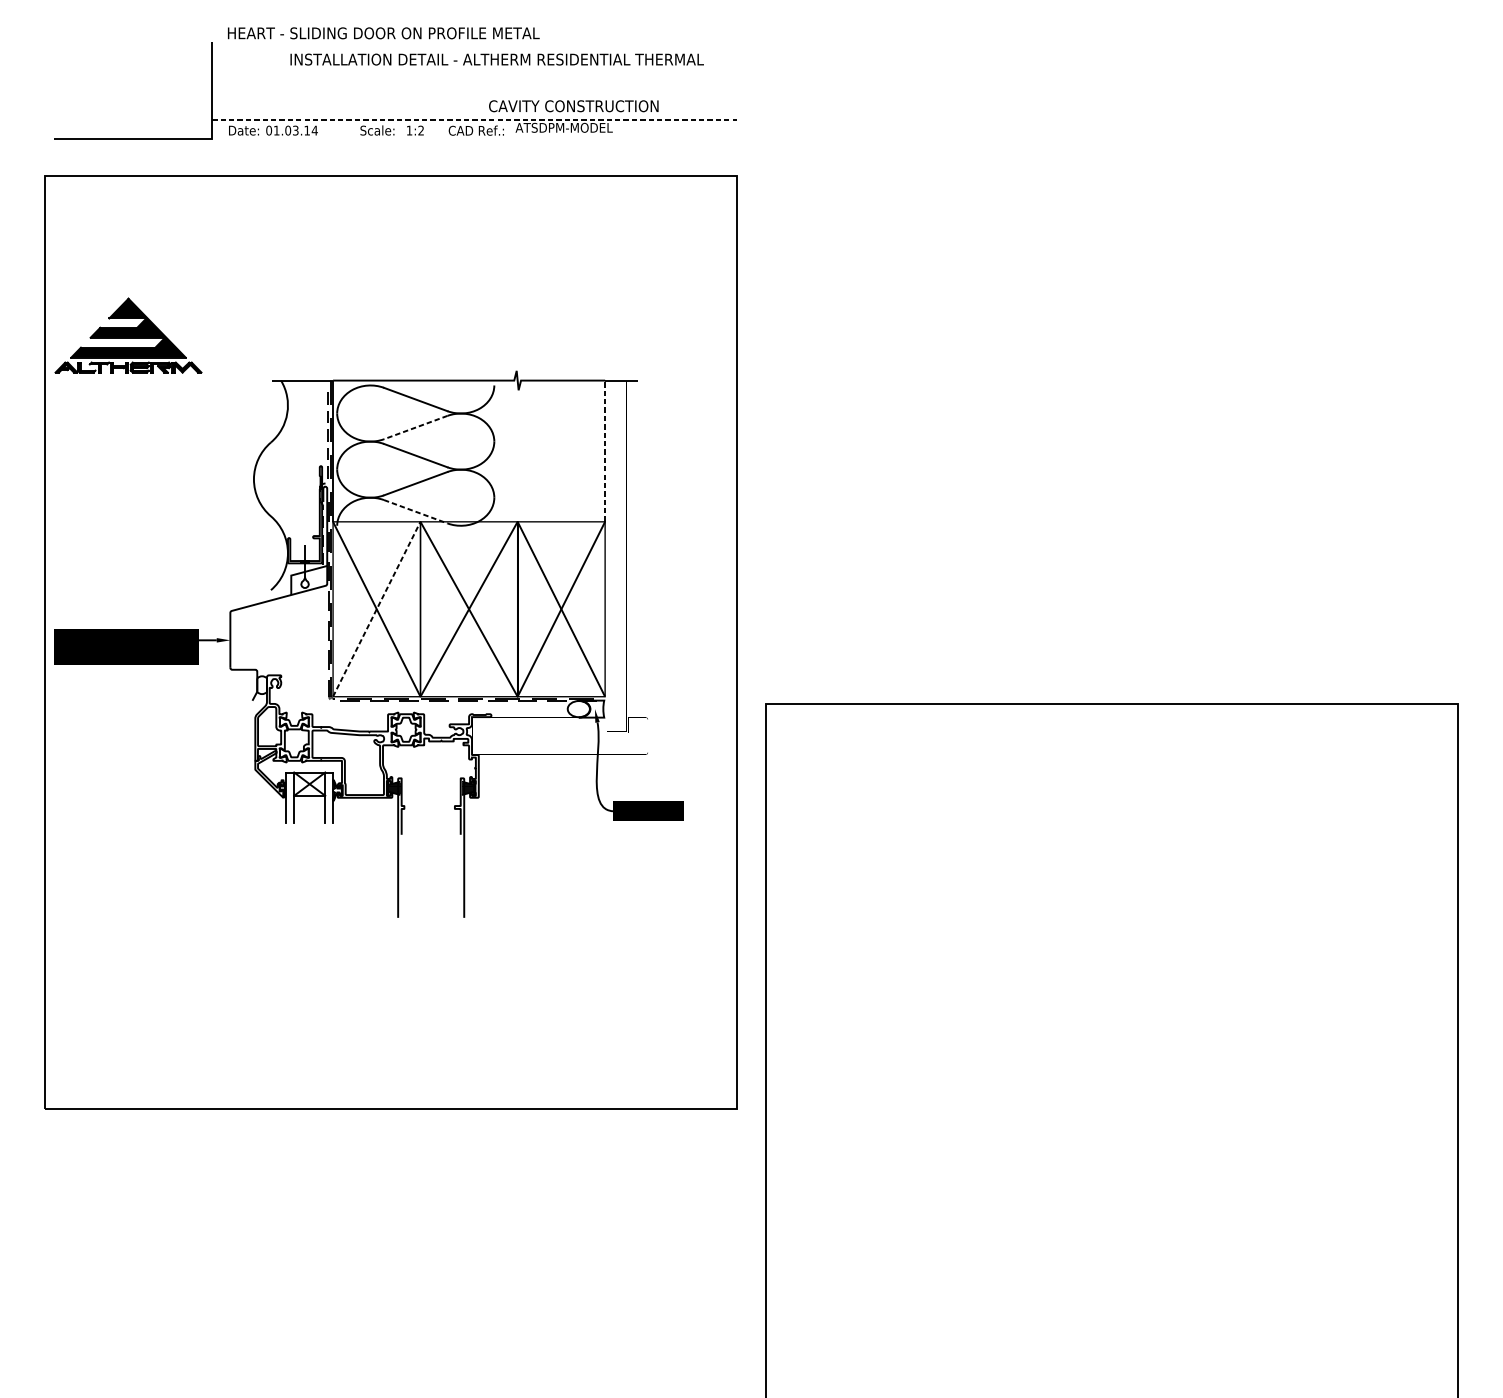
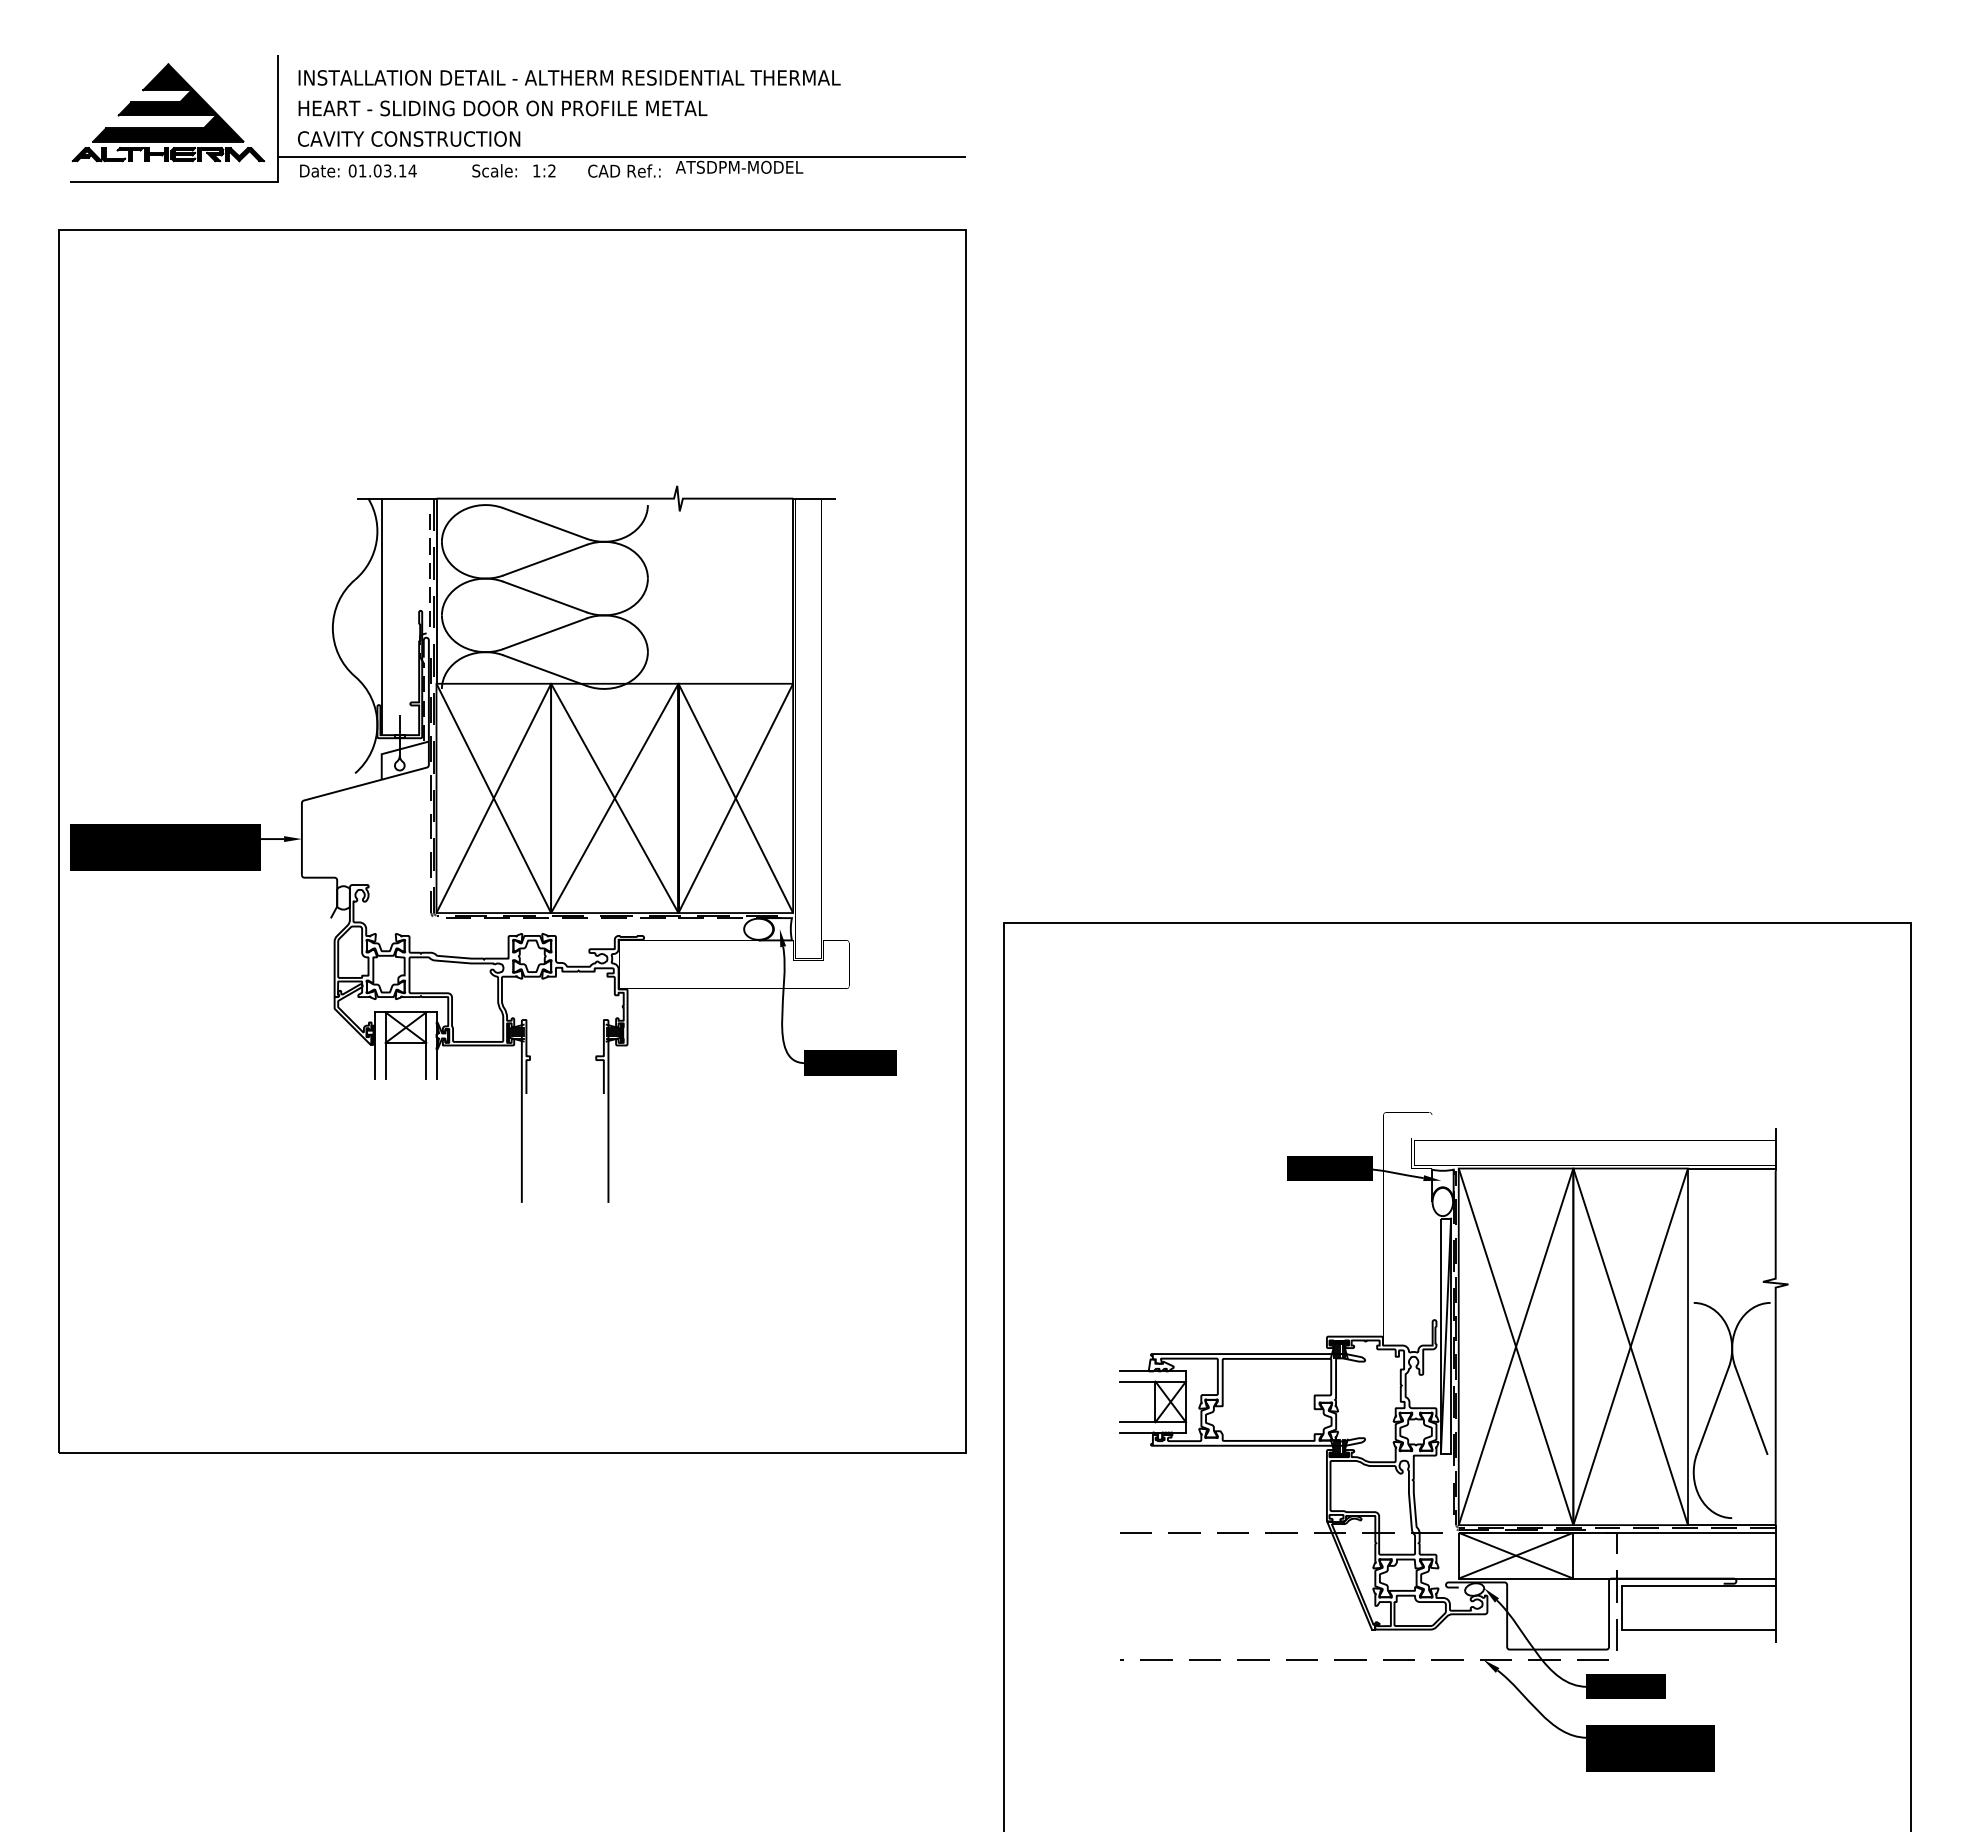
text: (383, 33) -> (502, 108), moved
text: (497, 59) -> (569, 77), moved
text: (574, 105) -> (409, 138), moved
line: (474, 120) -> (622, 157), dashed -> solid
part: (127, 335) -> (167, 112), moved
line: (415, 427) -> (544, 560), dashed -> solid
line: (605, 451) -> (793, 591), dashed -> solid
line: (291, 470) -> (381, 616), added
line: (416, 511) -> (545, 670), dashed -> solid
line: (377, 608) -> (494, 797), dashed -> solid
part: (1108, 1099) -> (1453, 1441), added

